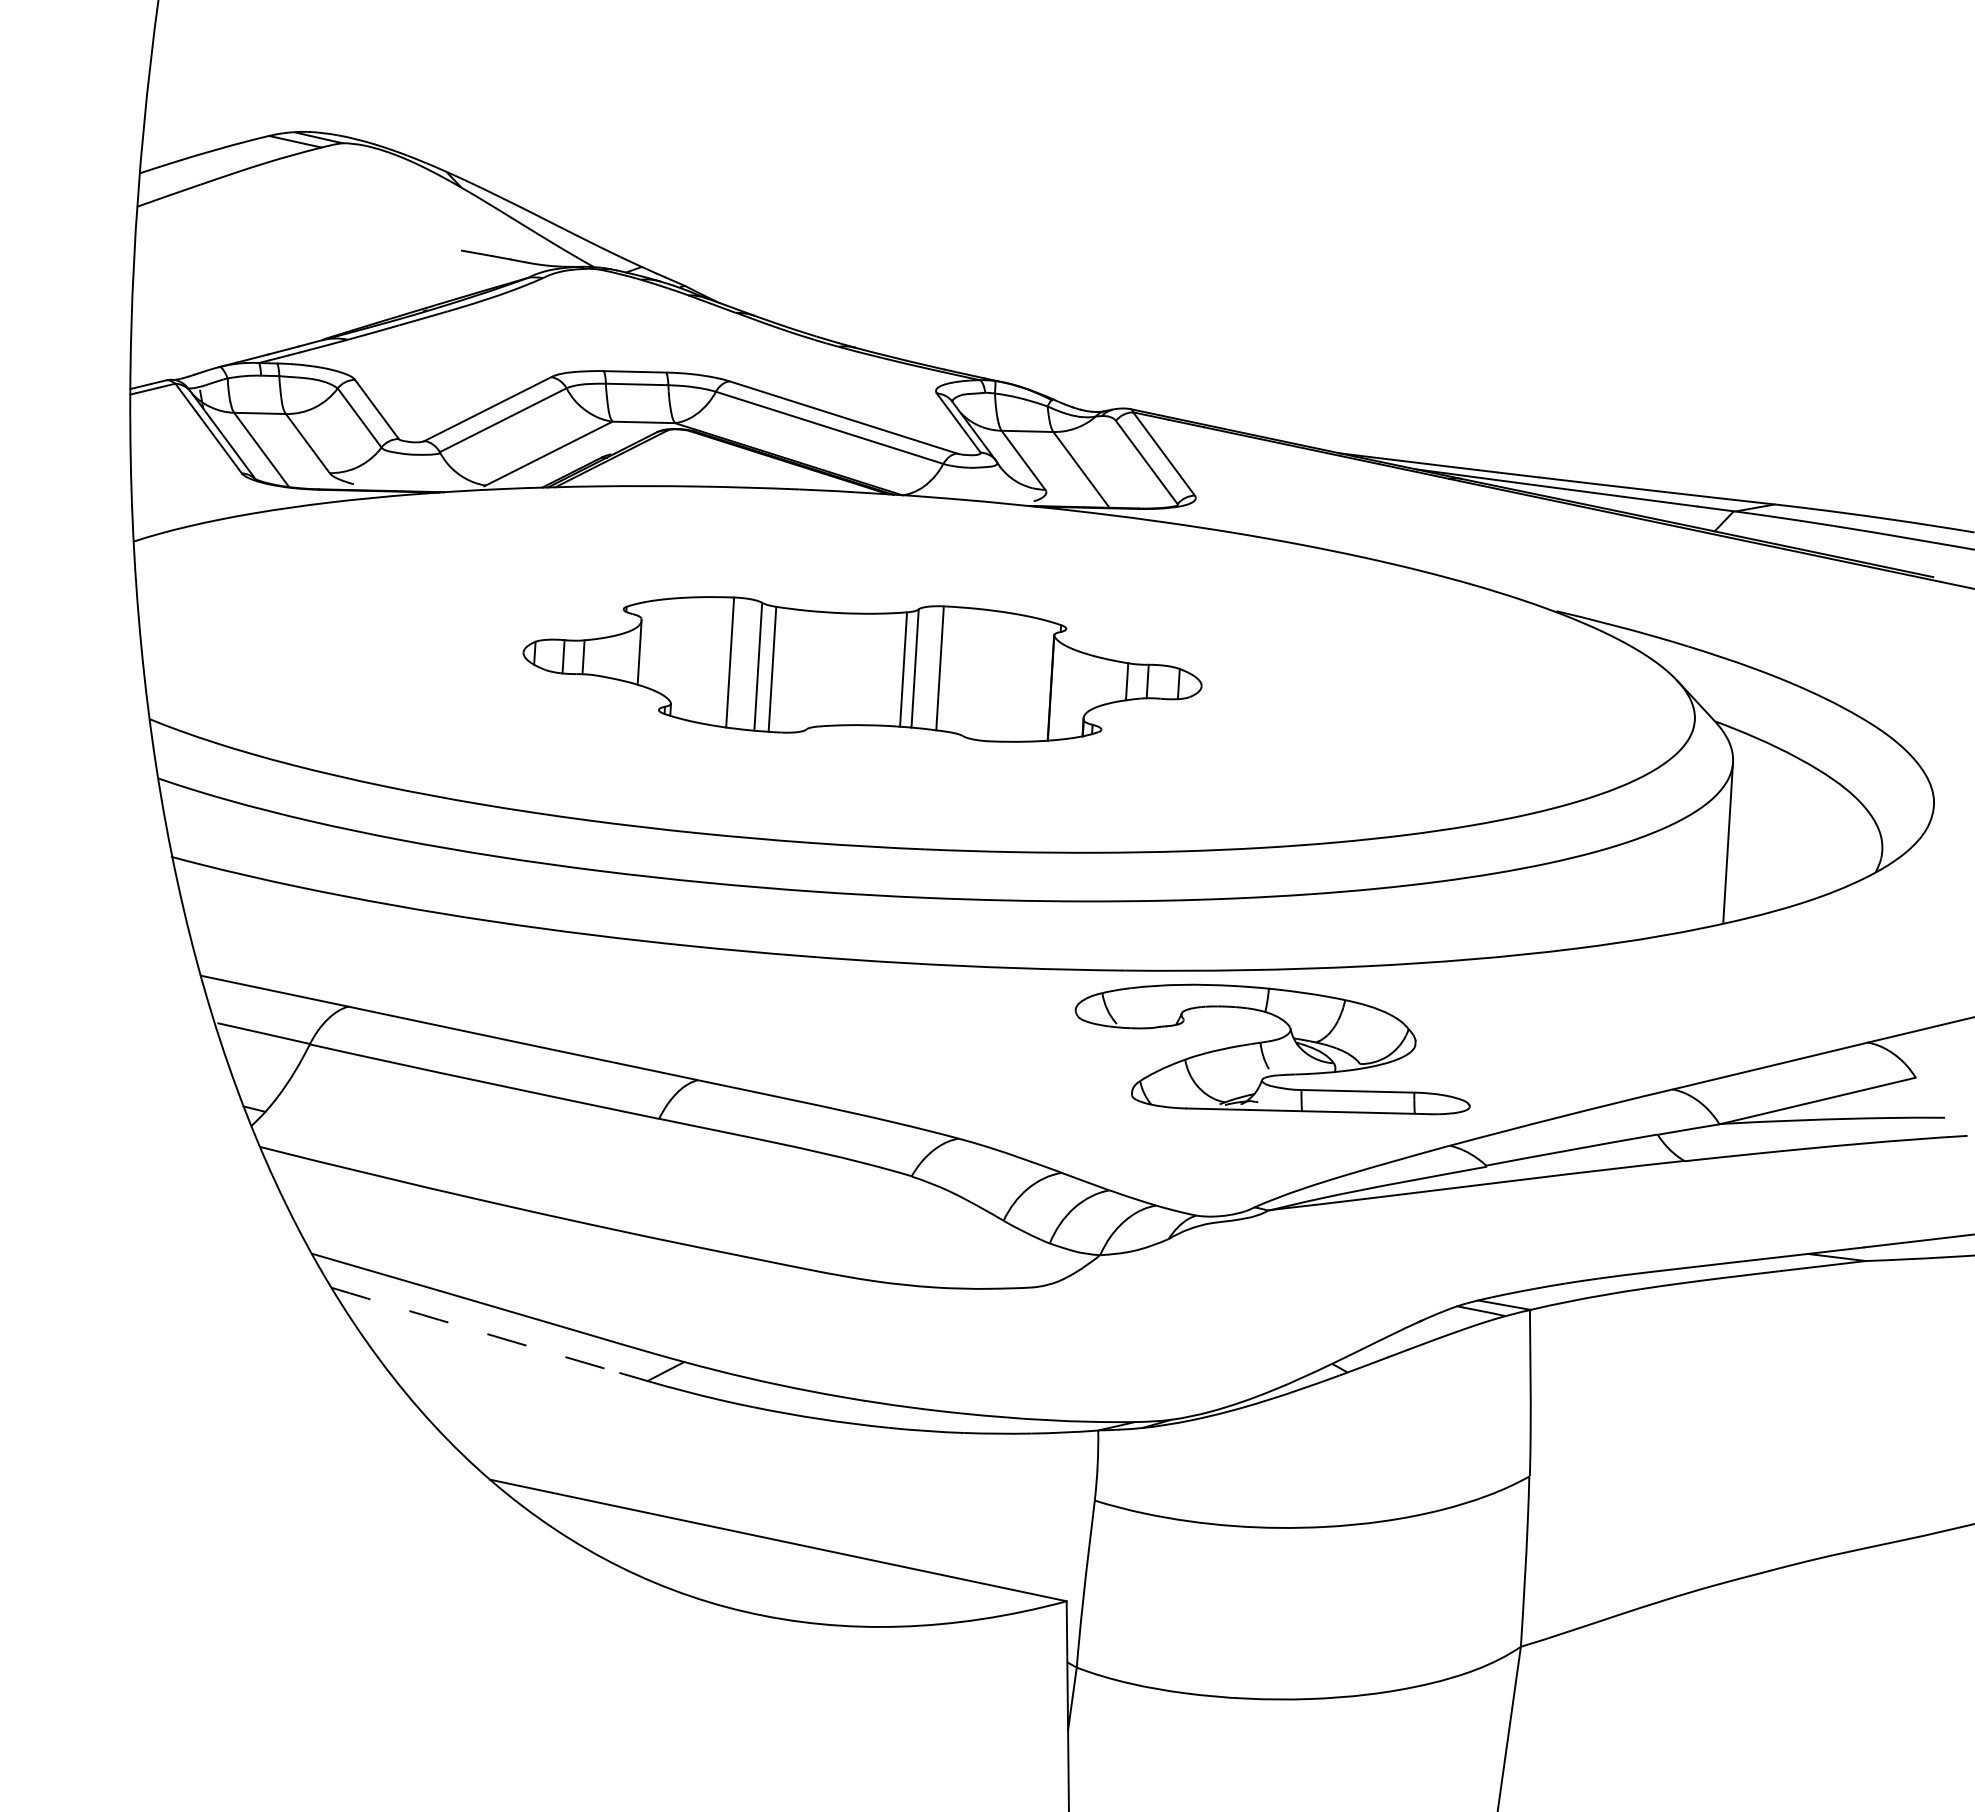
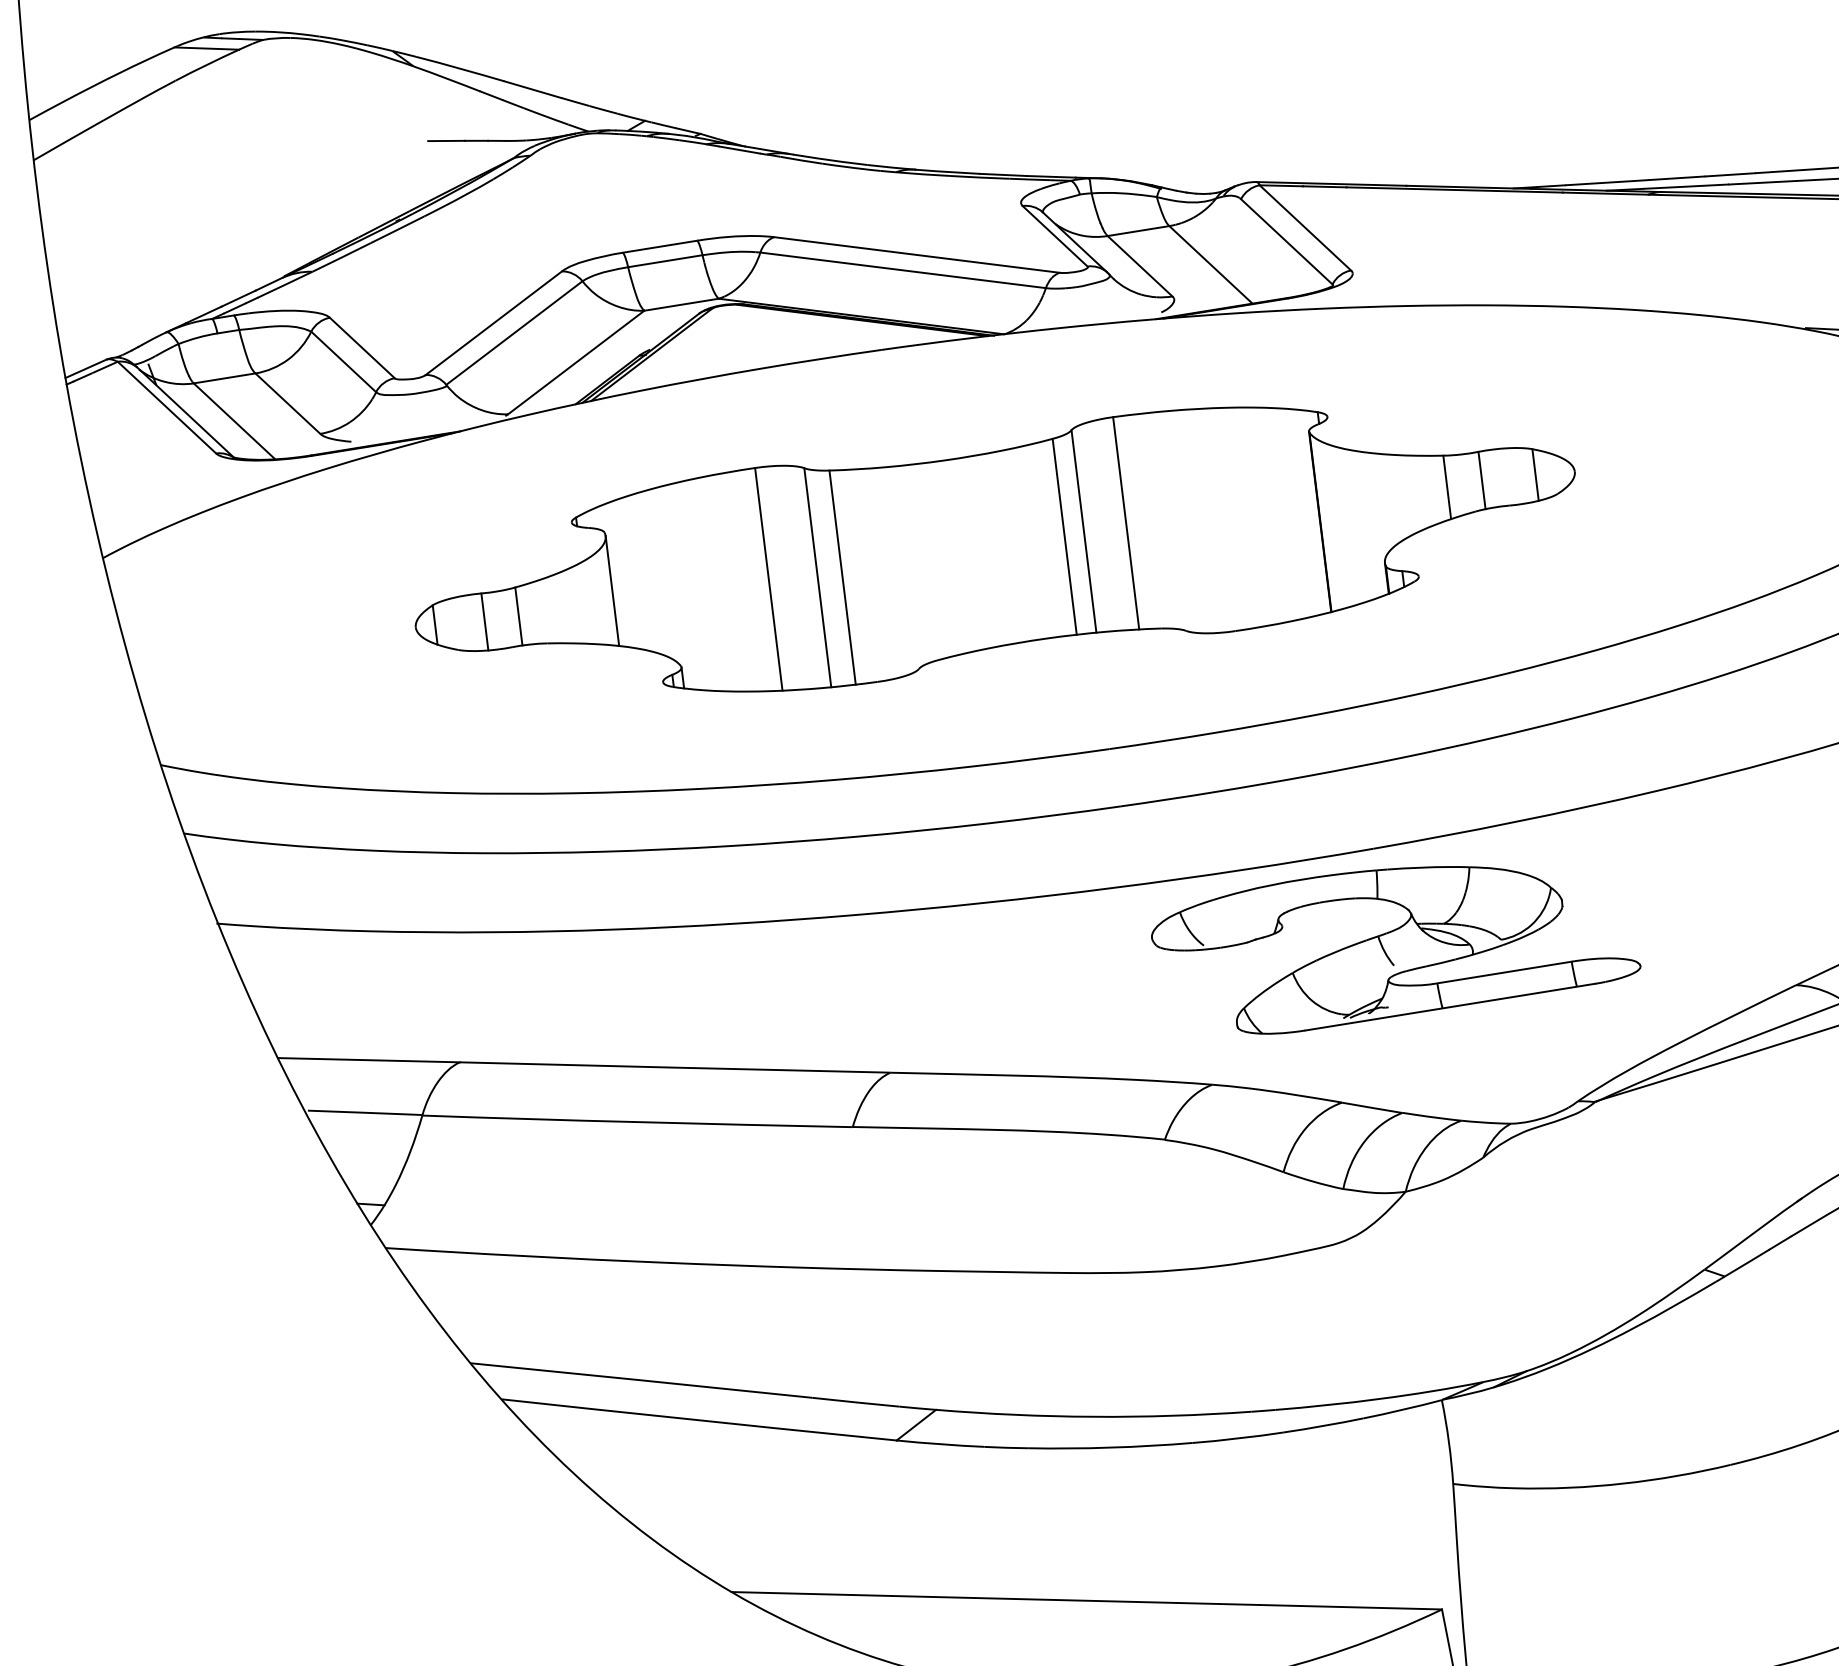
part: (862, 669) -> (995, 549), size x1.43
part: (1272, 1049) -> (1394, 941), moved
arc: (475, 1330) -> (681, 1418), dashed -> solid

